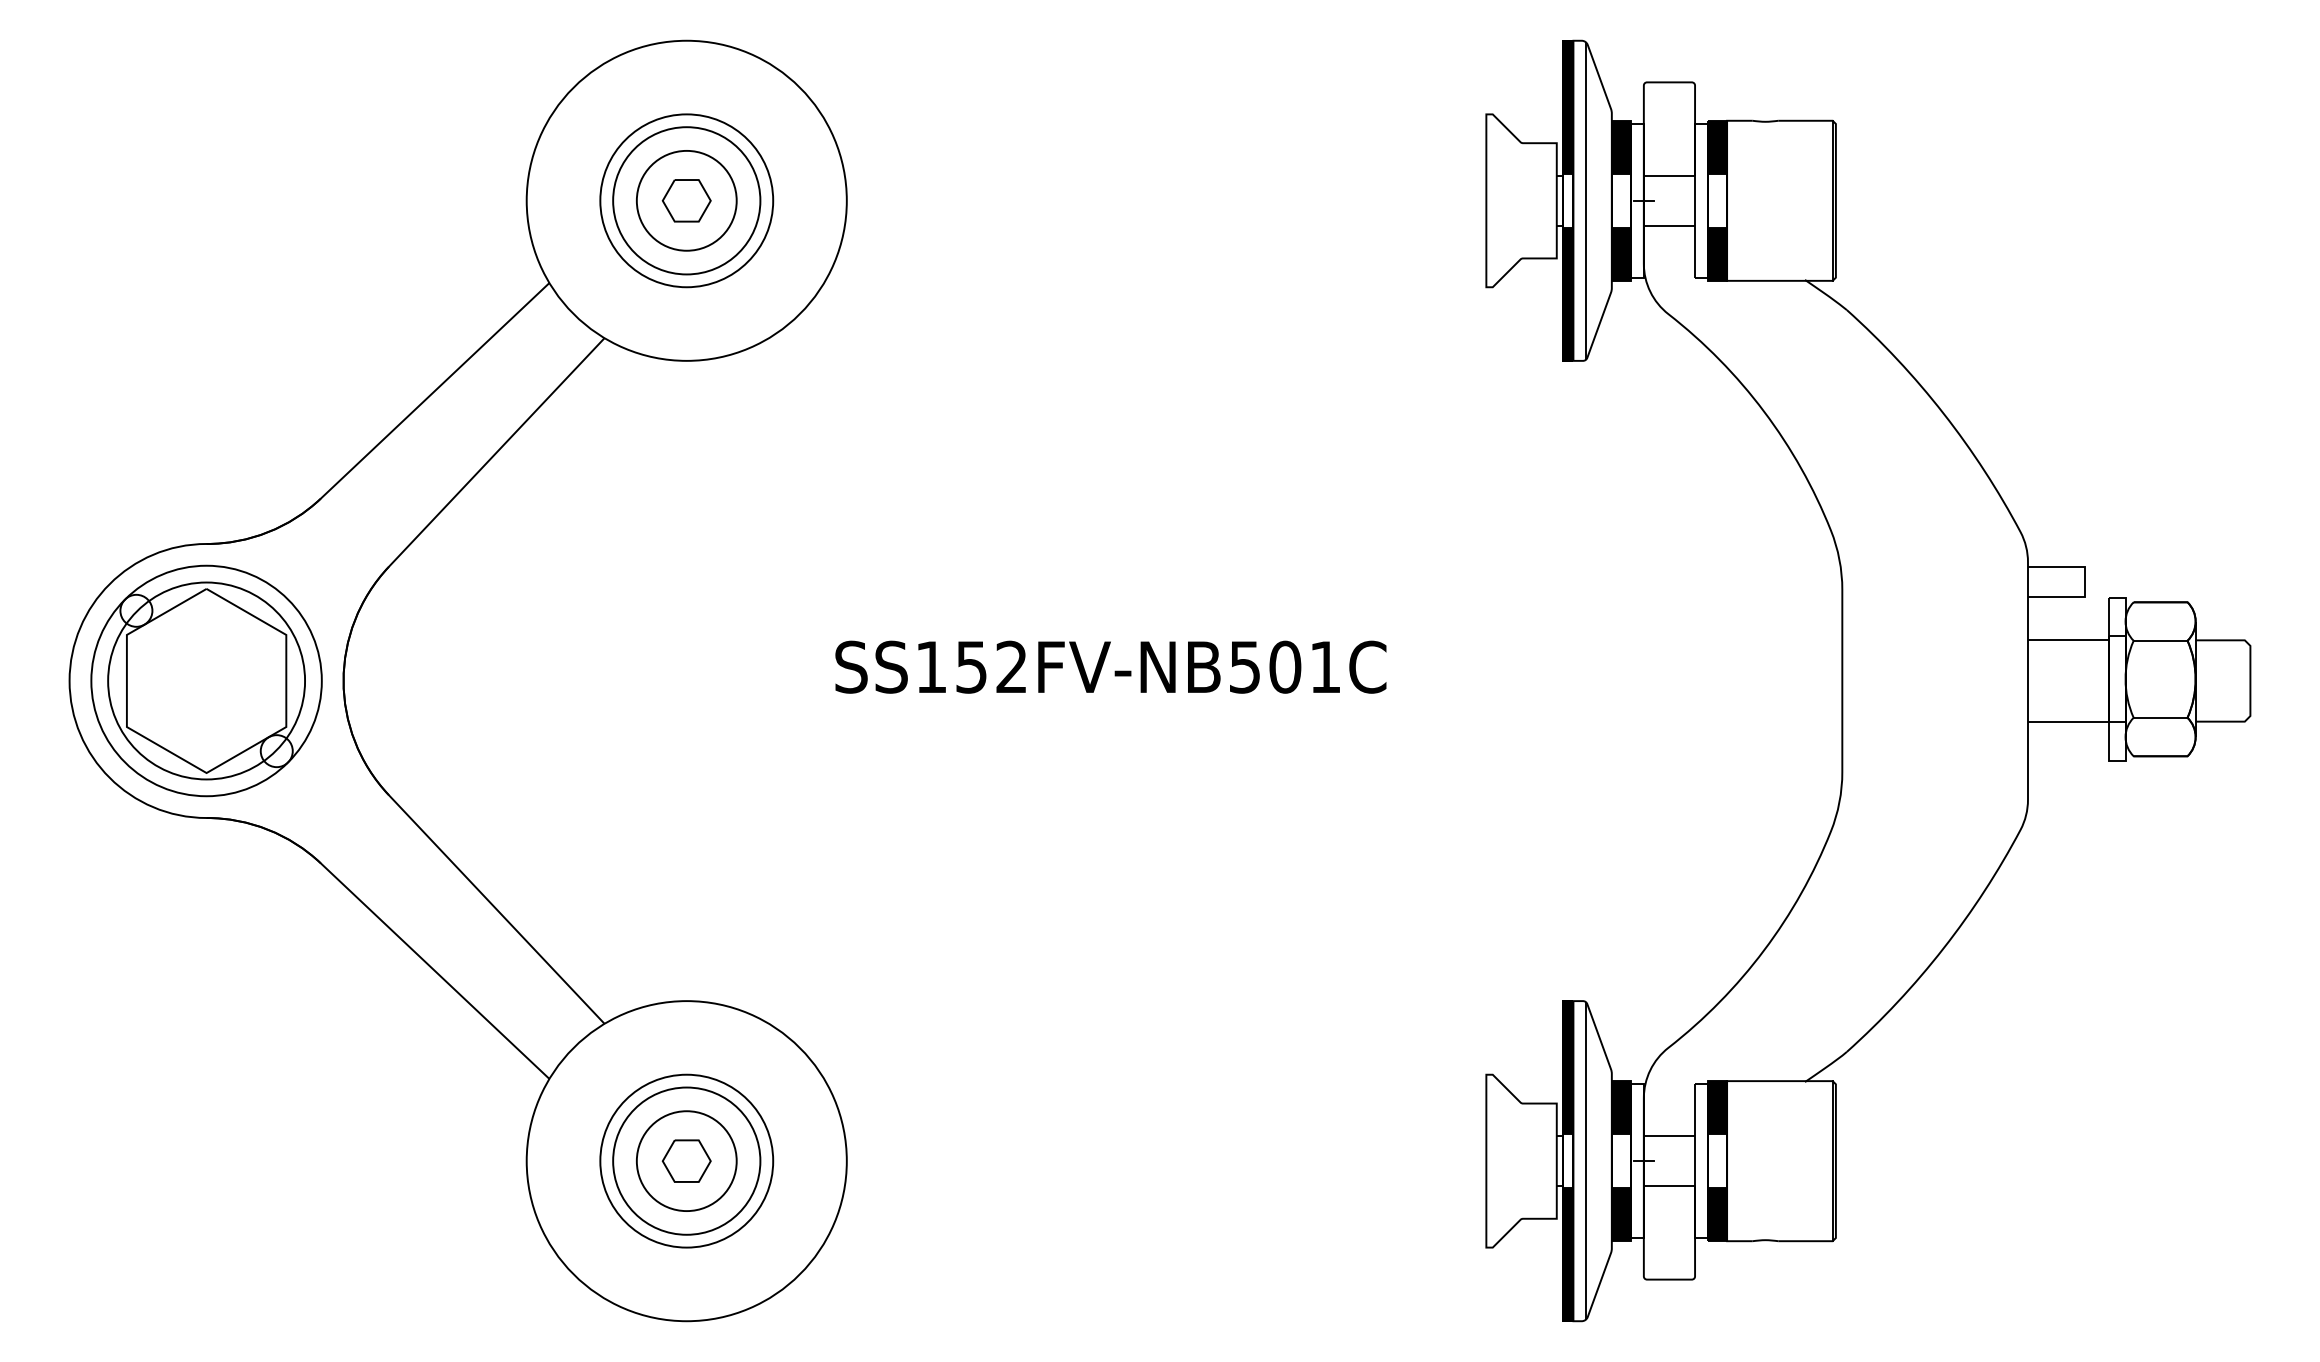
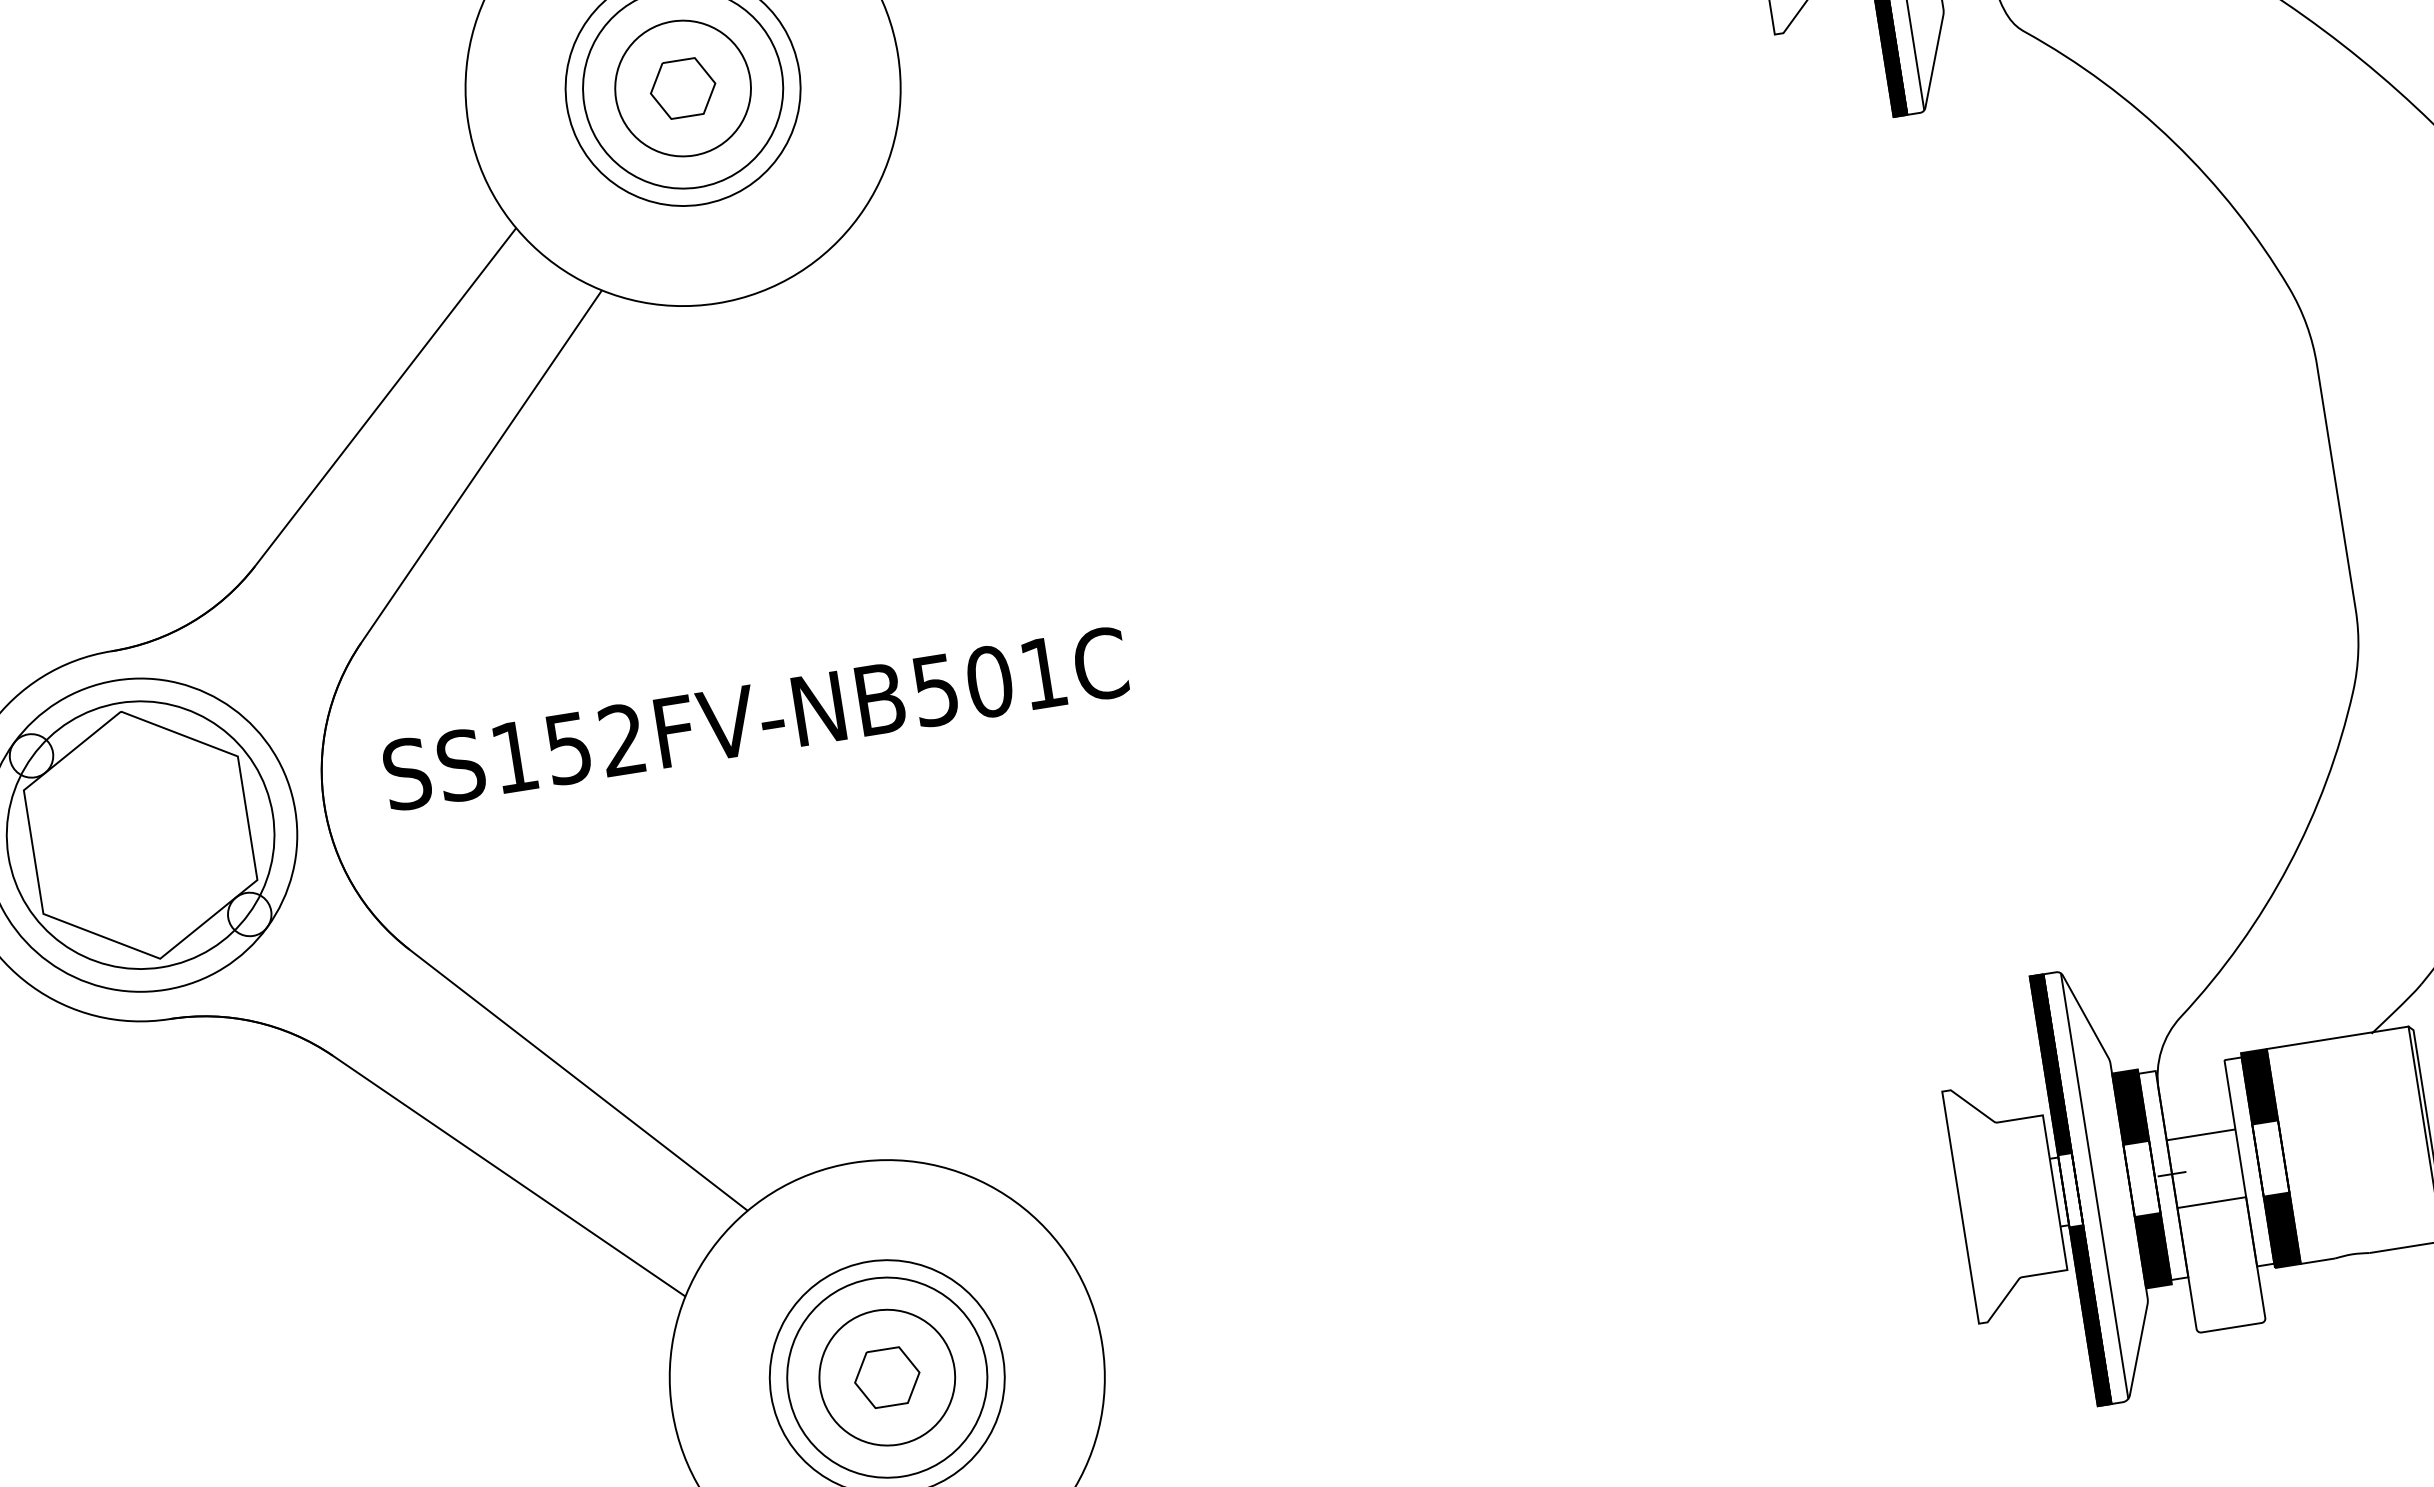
text: (1110, 666) -> (754, 717), moved

